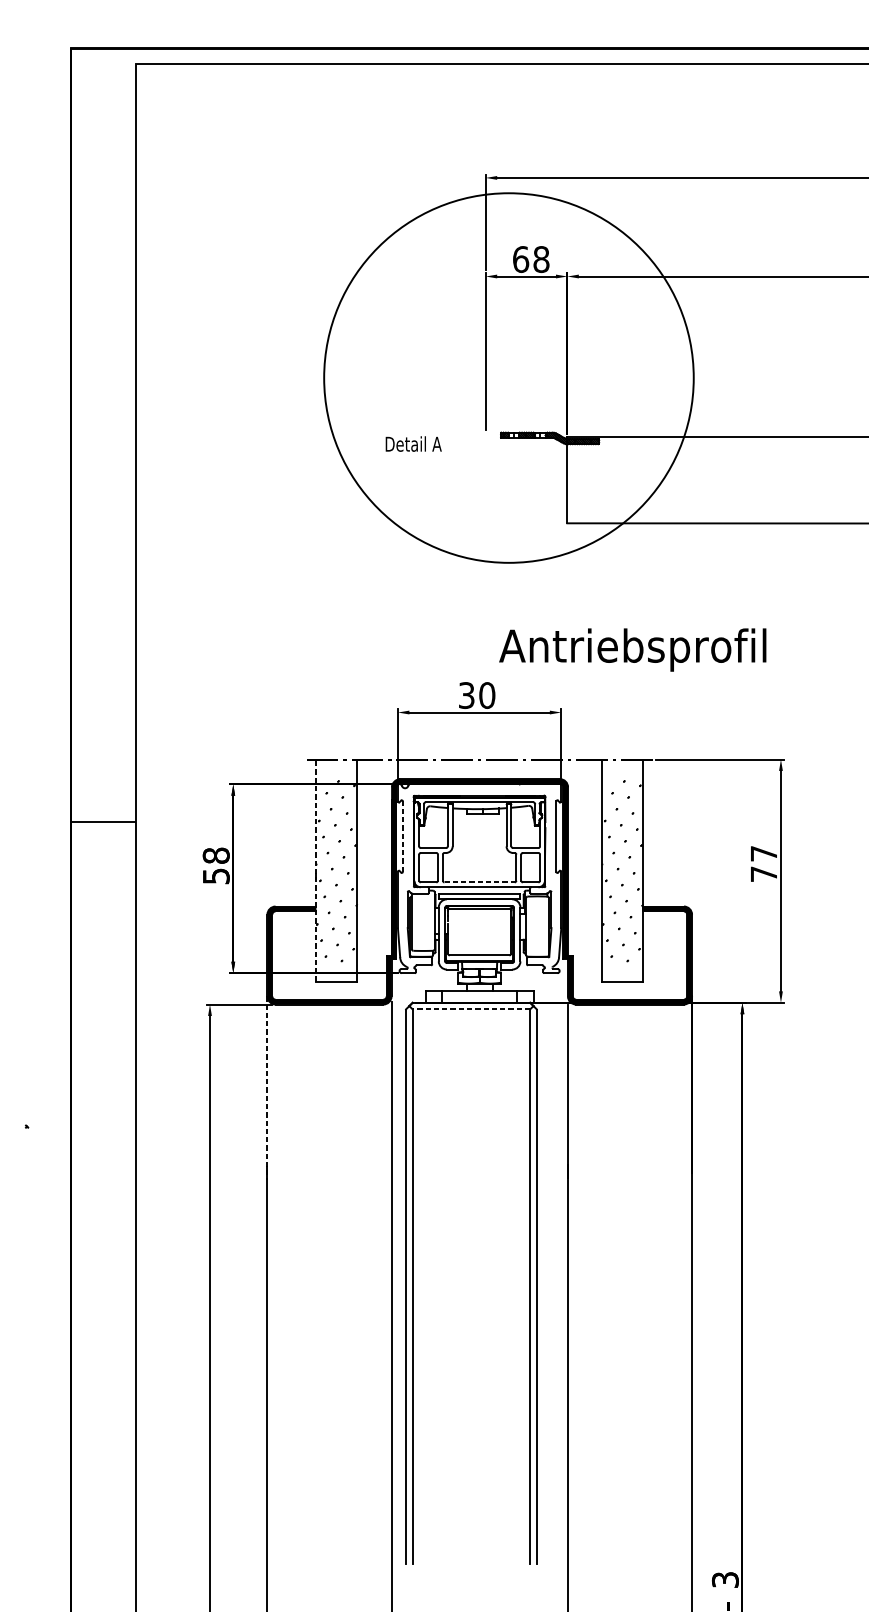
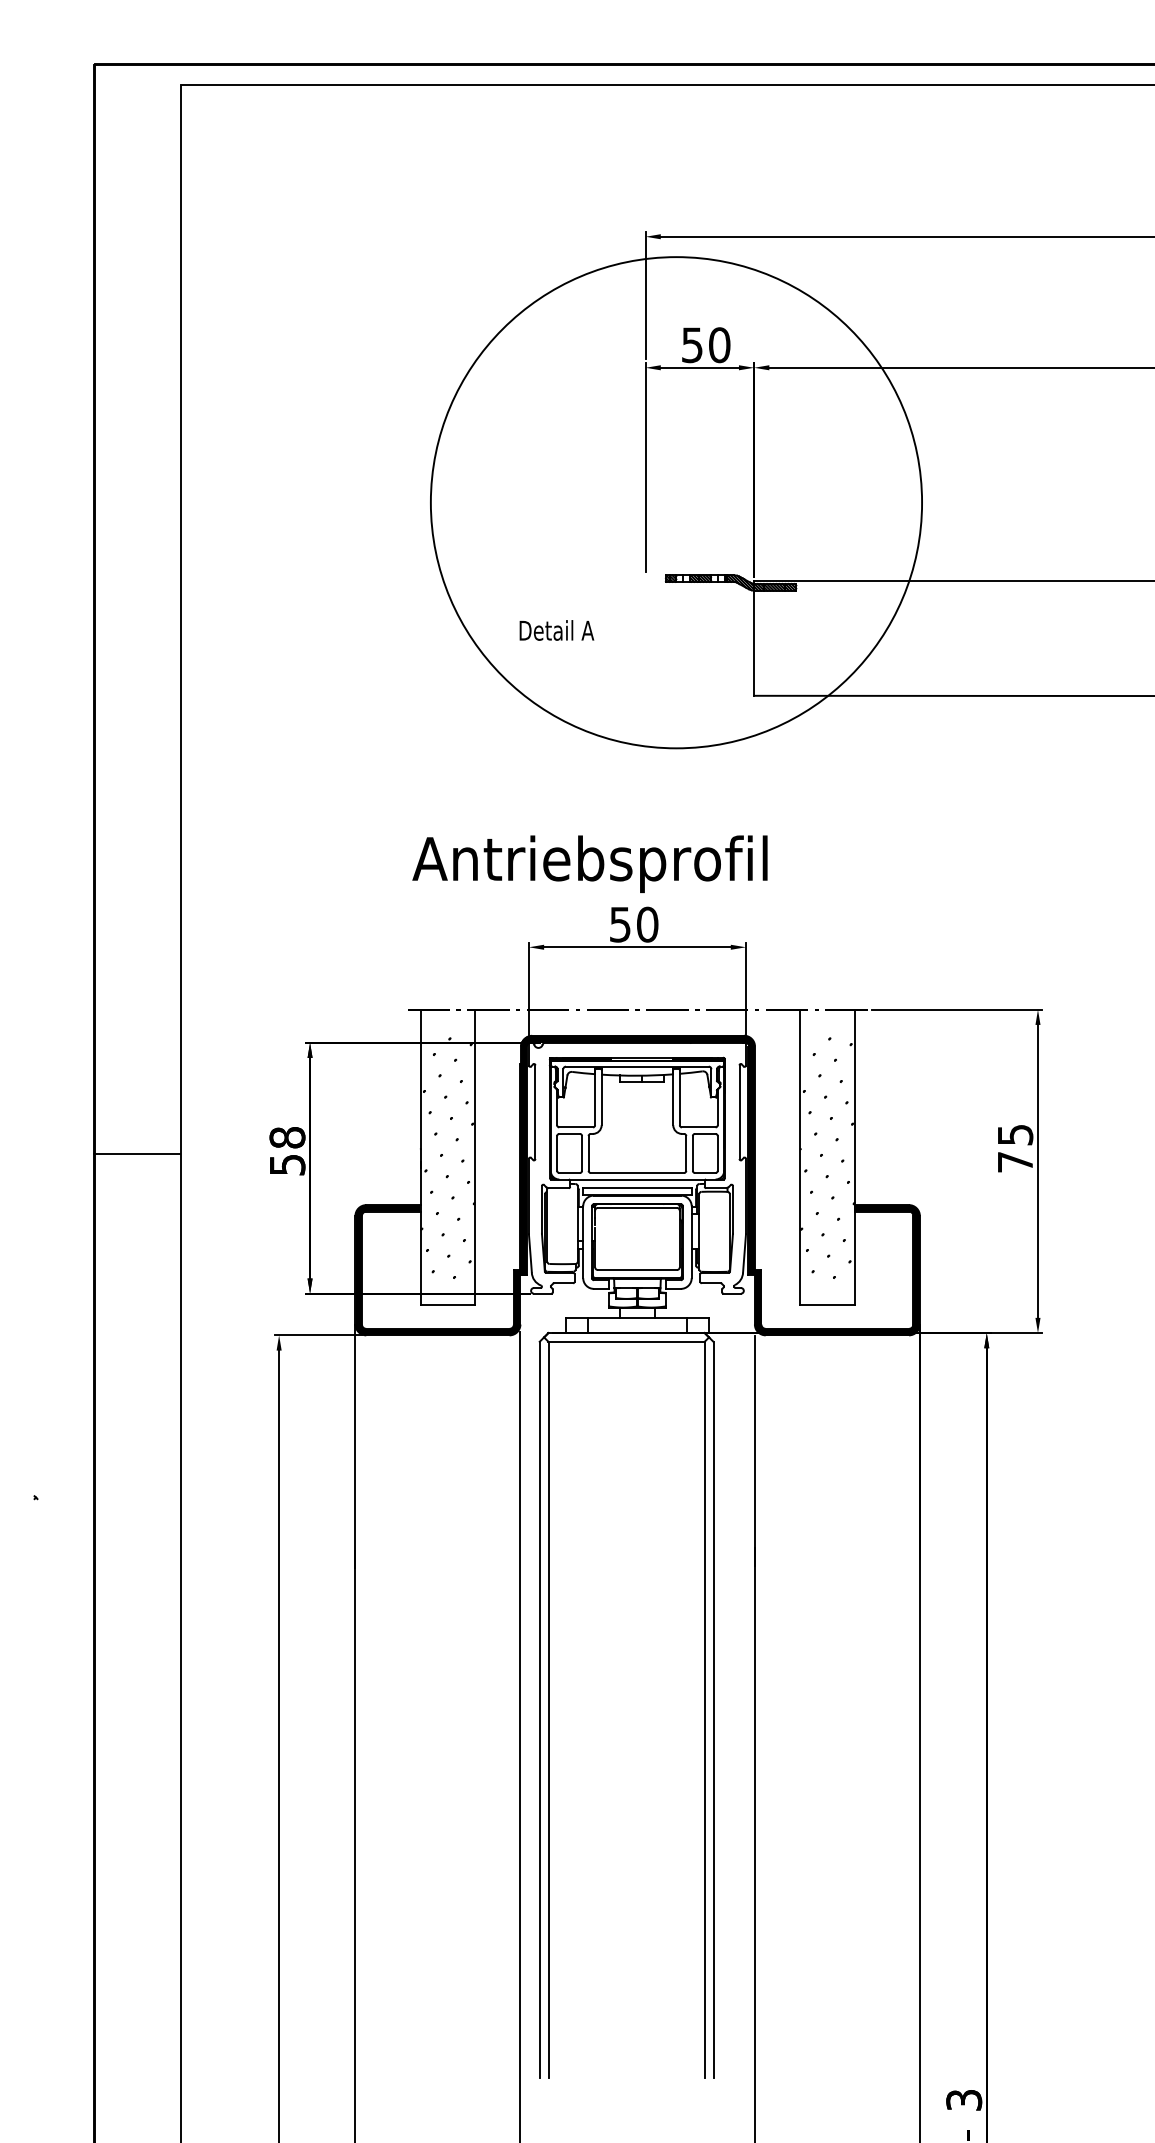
text: (530, 259) -> (705, 345), 68 -> 50
text: (413, 444) -> (556, 630), moved
text: (632, 649) -> (589, 863), moved
text: (466, 695) -> (620, 924), 30 -> 50
line: (103, 822) -> (137, 1154), moved
line: (402, 836) -> (535, 1112), dashed -> solid
text: (764, 854) -> (1015, 1135), 77 -> 75
line: (316, 870) -> (420, 1157), dashed -> solid
line: (479, 882) -> (637, 1173), dashed -> solid
line: (471, 1009) -> (626, 1341), dashed -> solid
line: (267, 1088) -> (355, 1446), dashed -> solid

